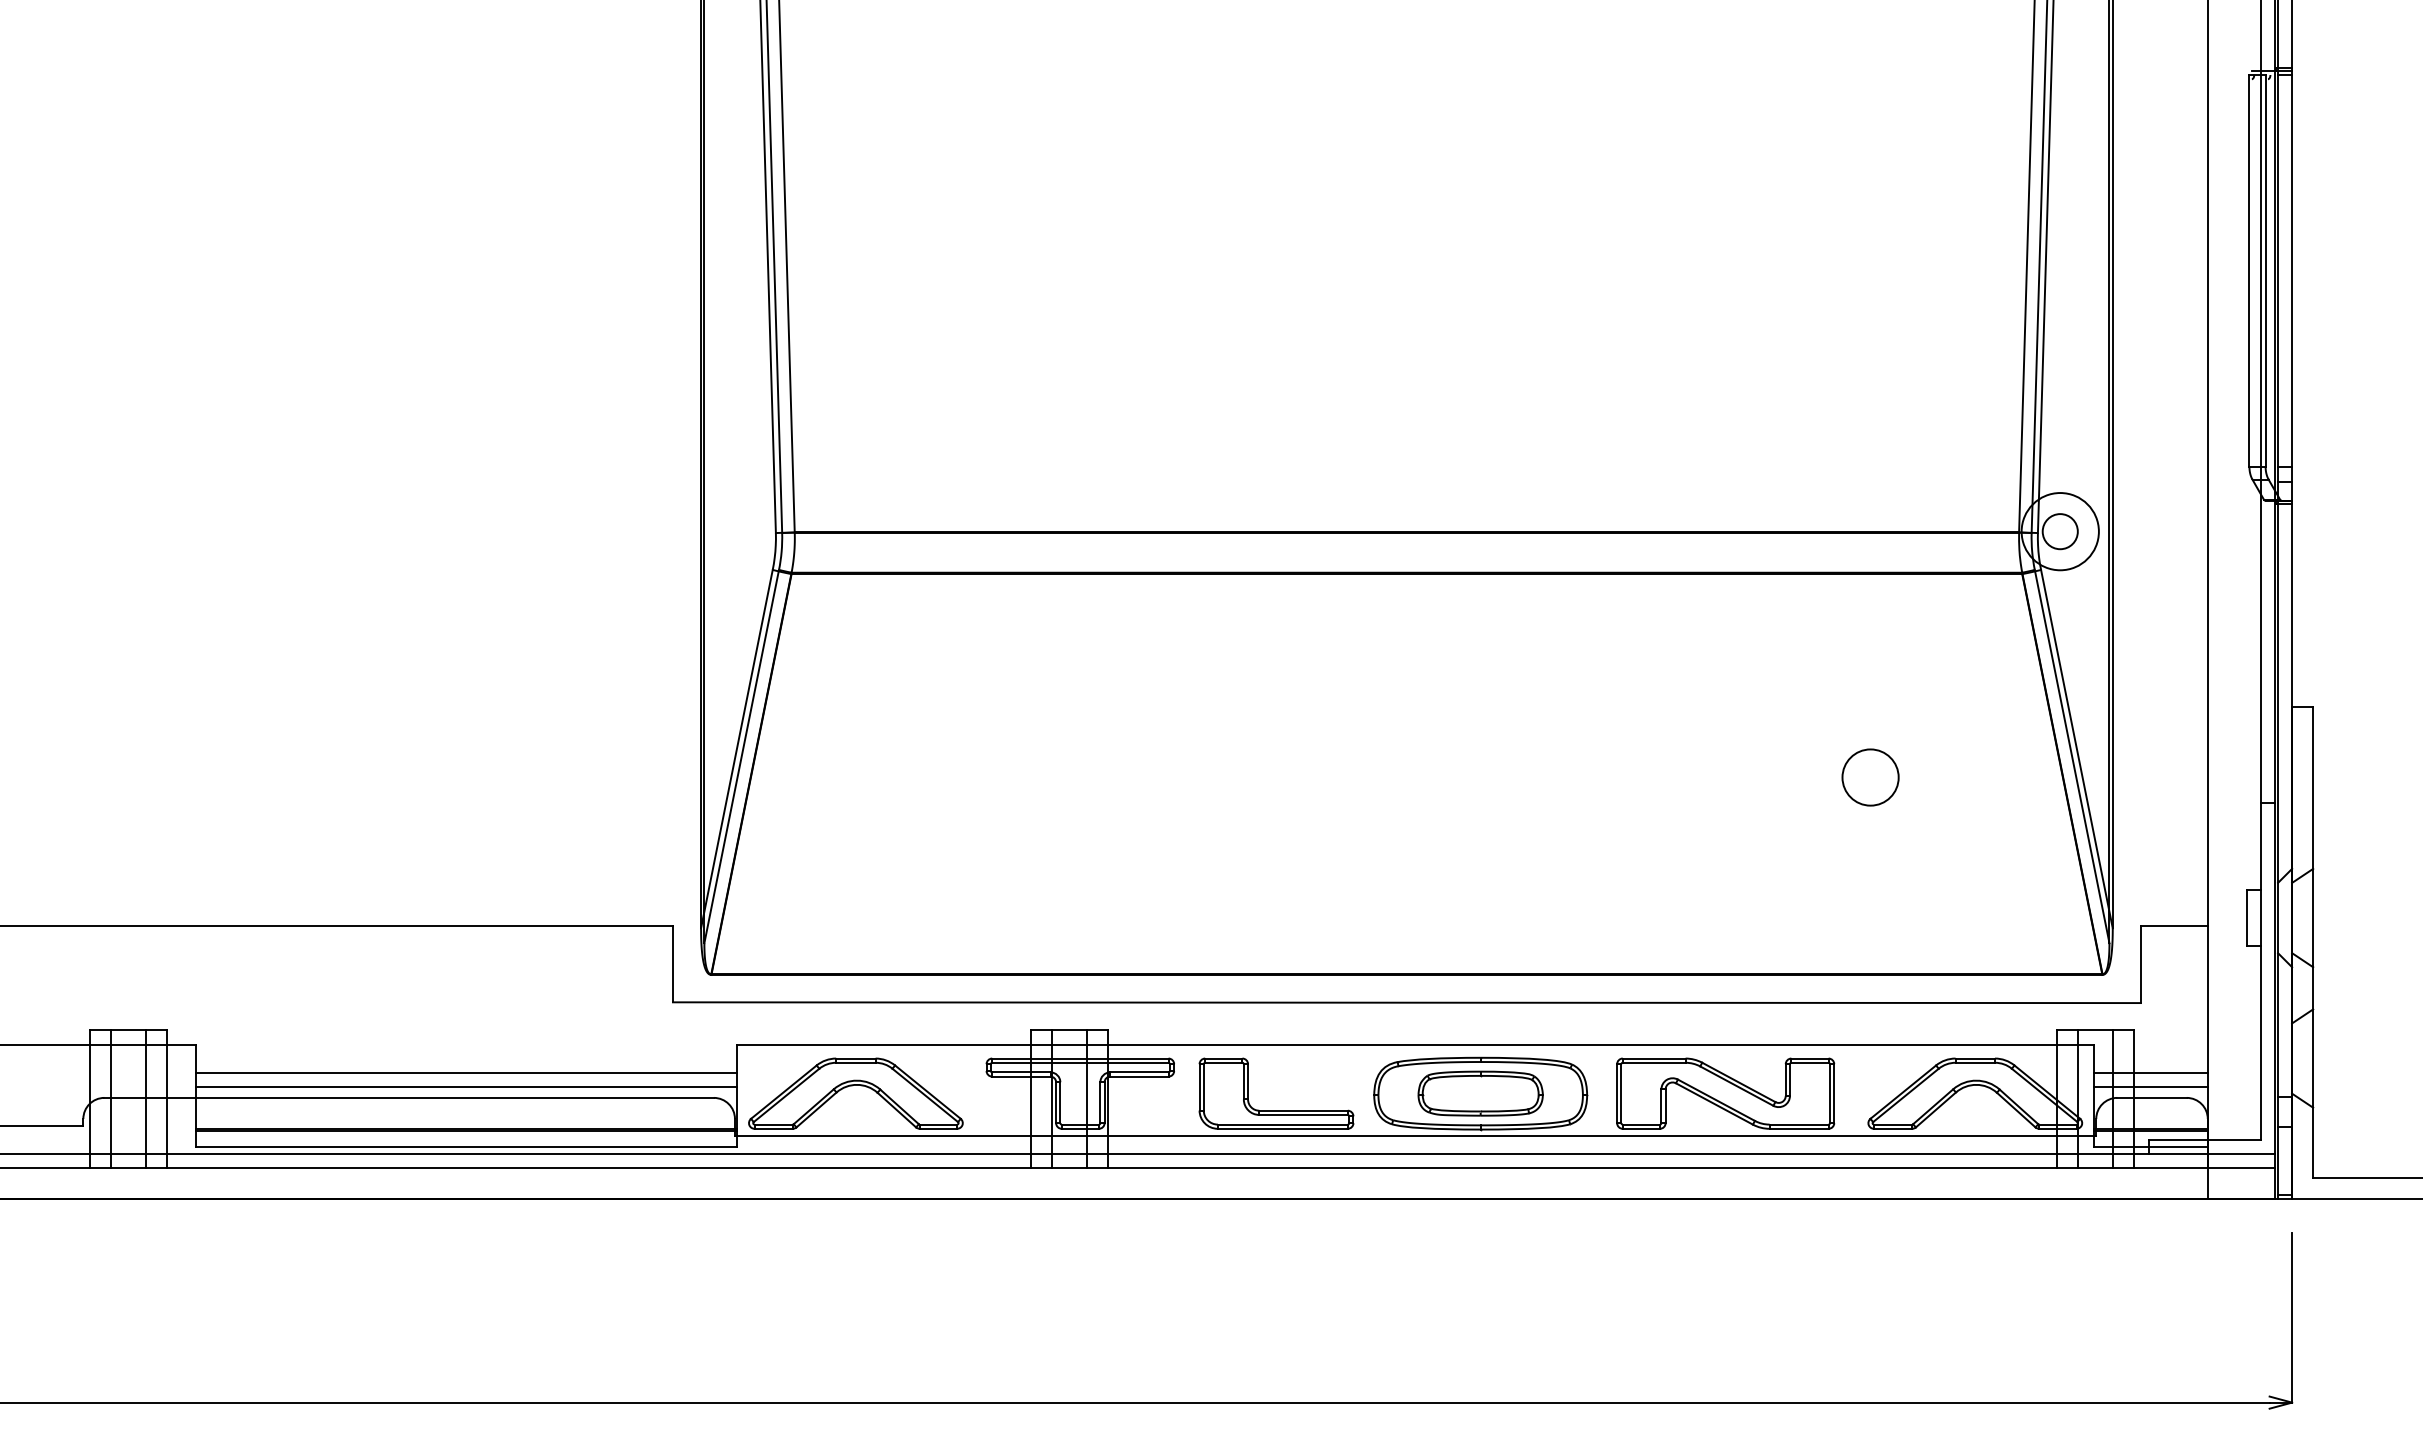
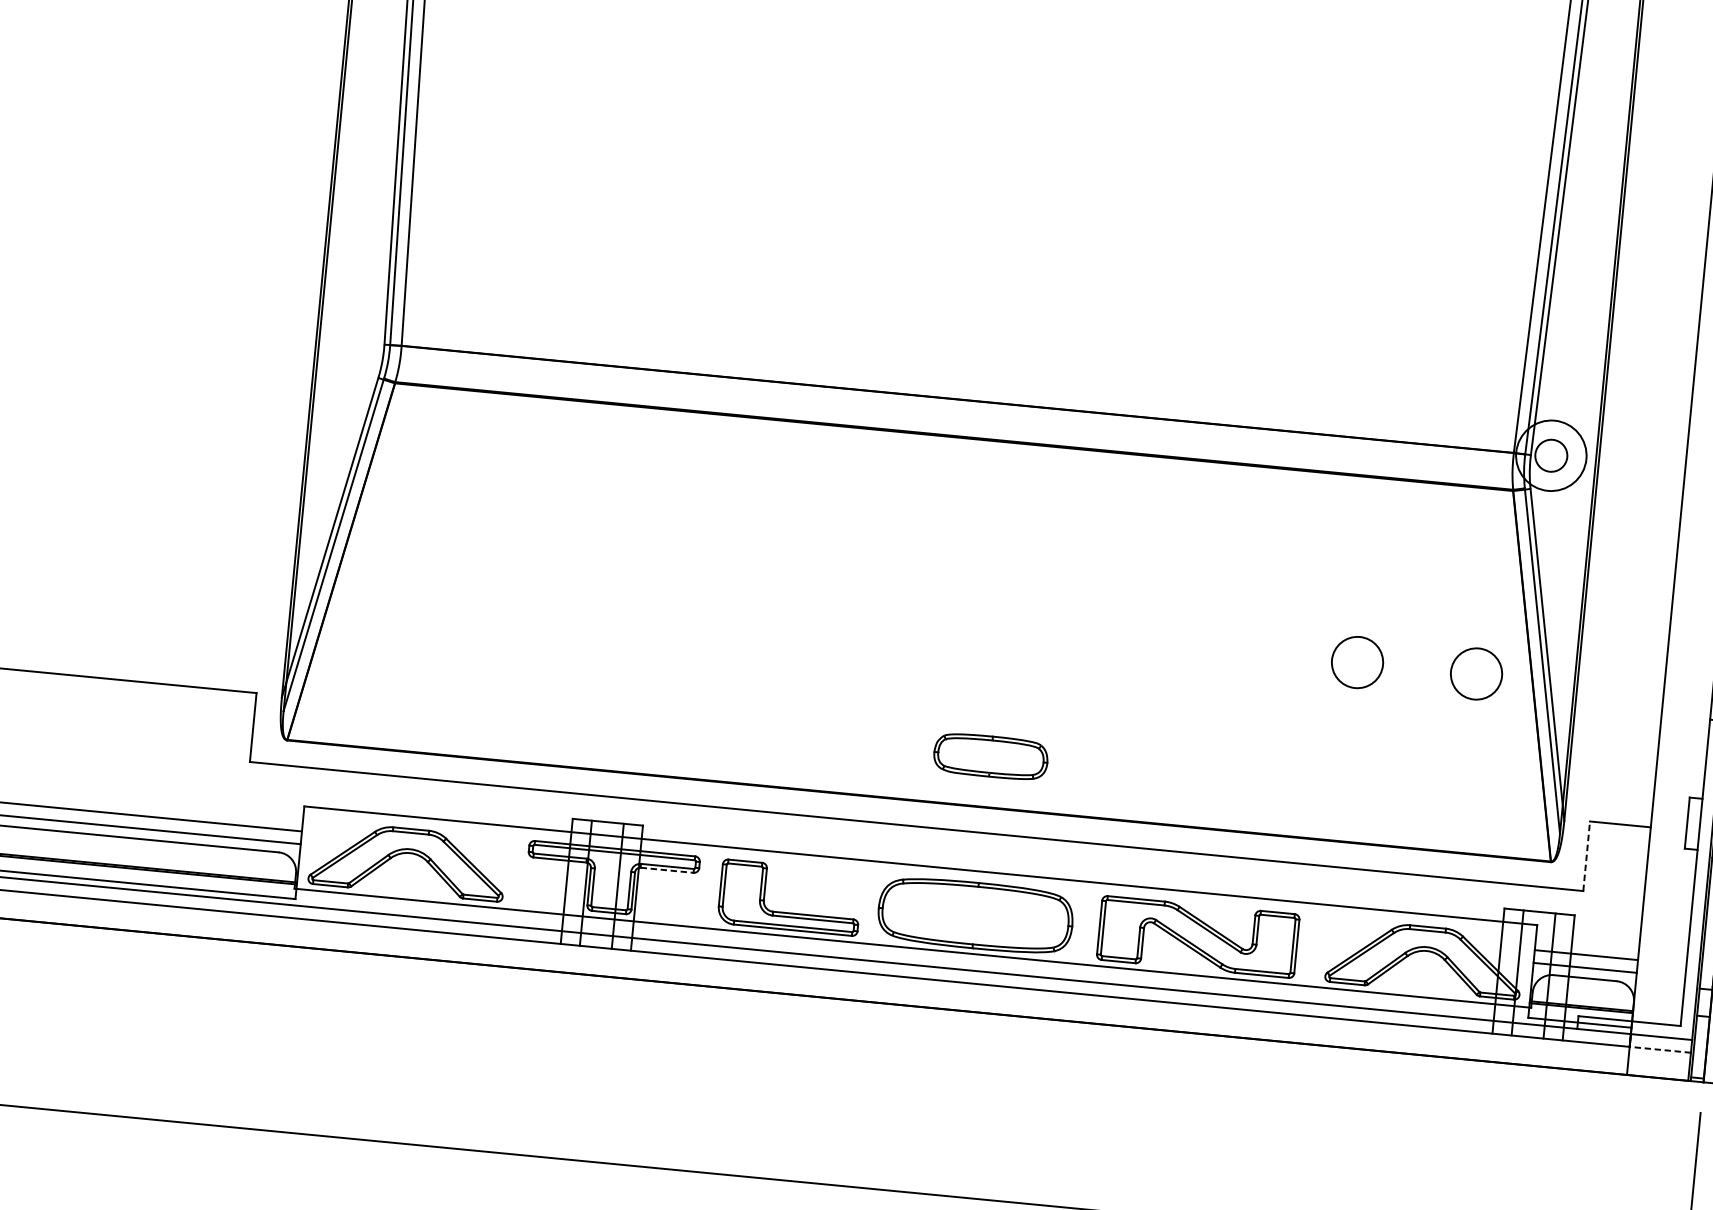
circle: (2001, 777) -> (1476, 673), added
line: (2140, 964) -> (1586, 855), solid -> dashed
line: (1139, 1076) -> (667, 870), solid -> dashed
part: (1480, 1093) -> (990, 756), moved
line: (2241, 1168) -> (1660, 1050), solid -> dashed

